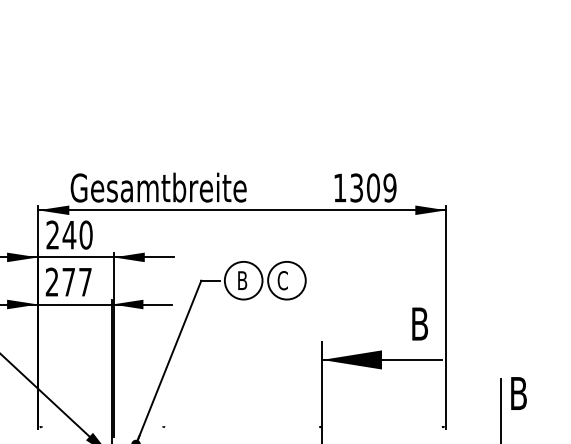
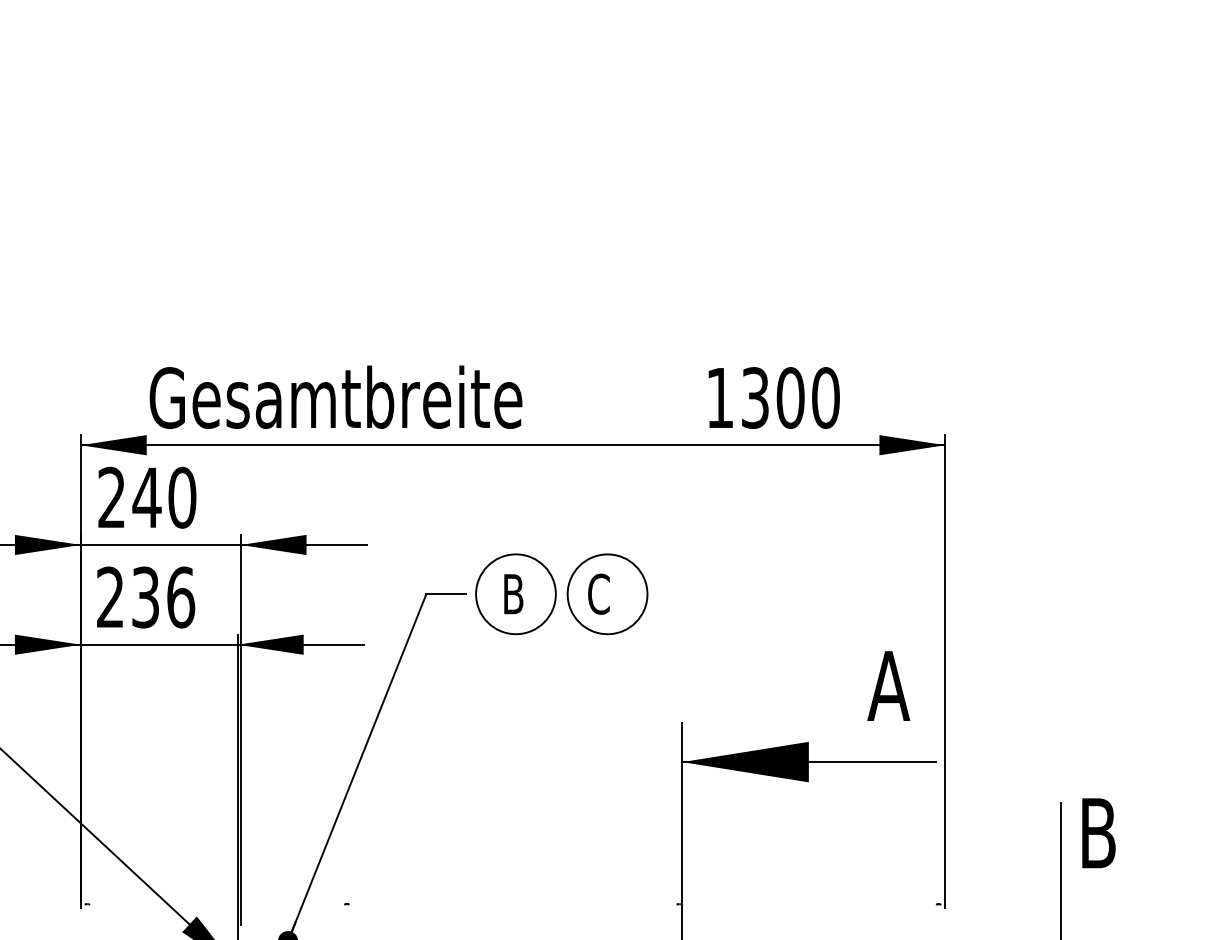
text: (389, 187) -> (824, 396), 1309 -> 1300
text: (77, 281) -> (164, 595), 277 -> 236
text: (419, 323) -> (888, 684), B -> A

